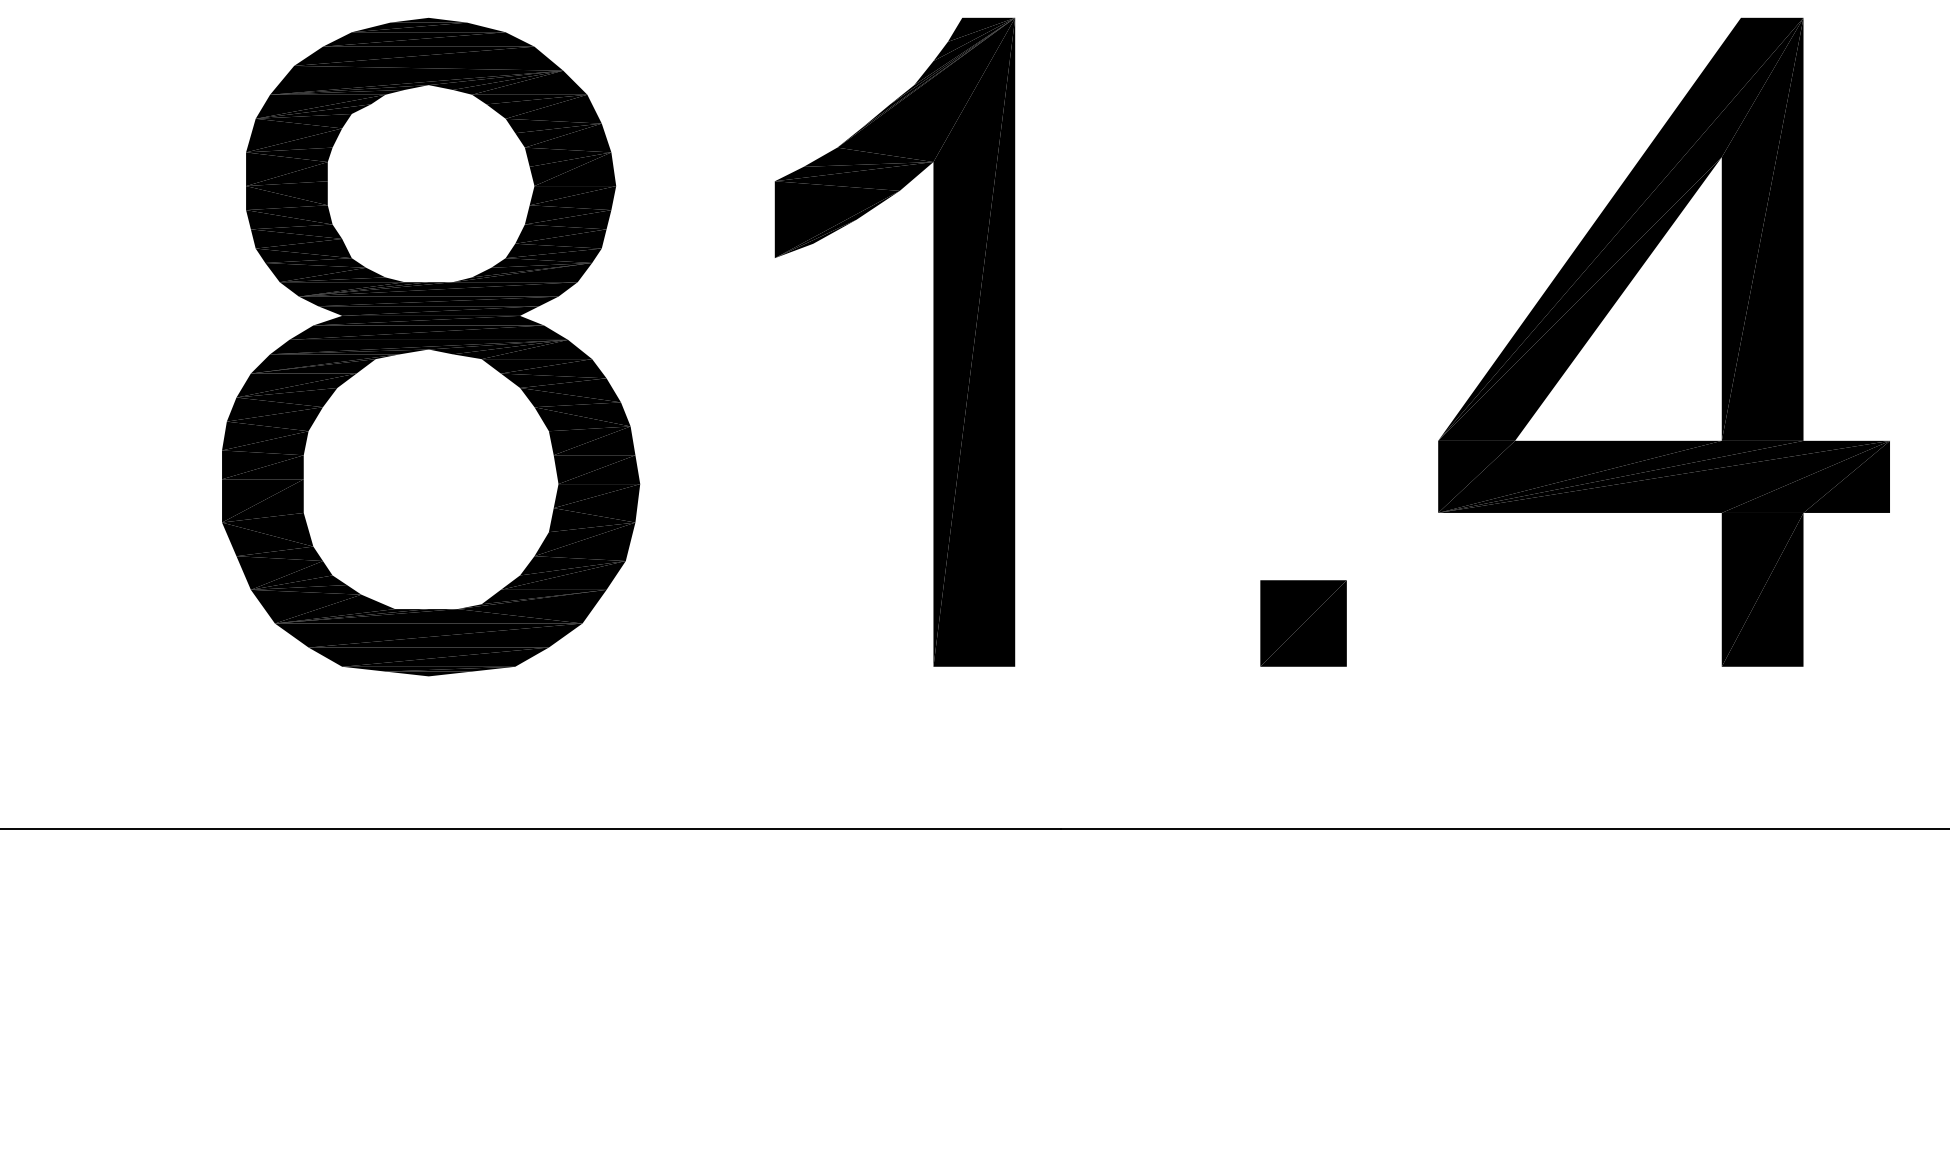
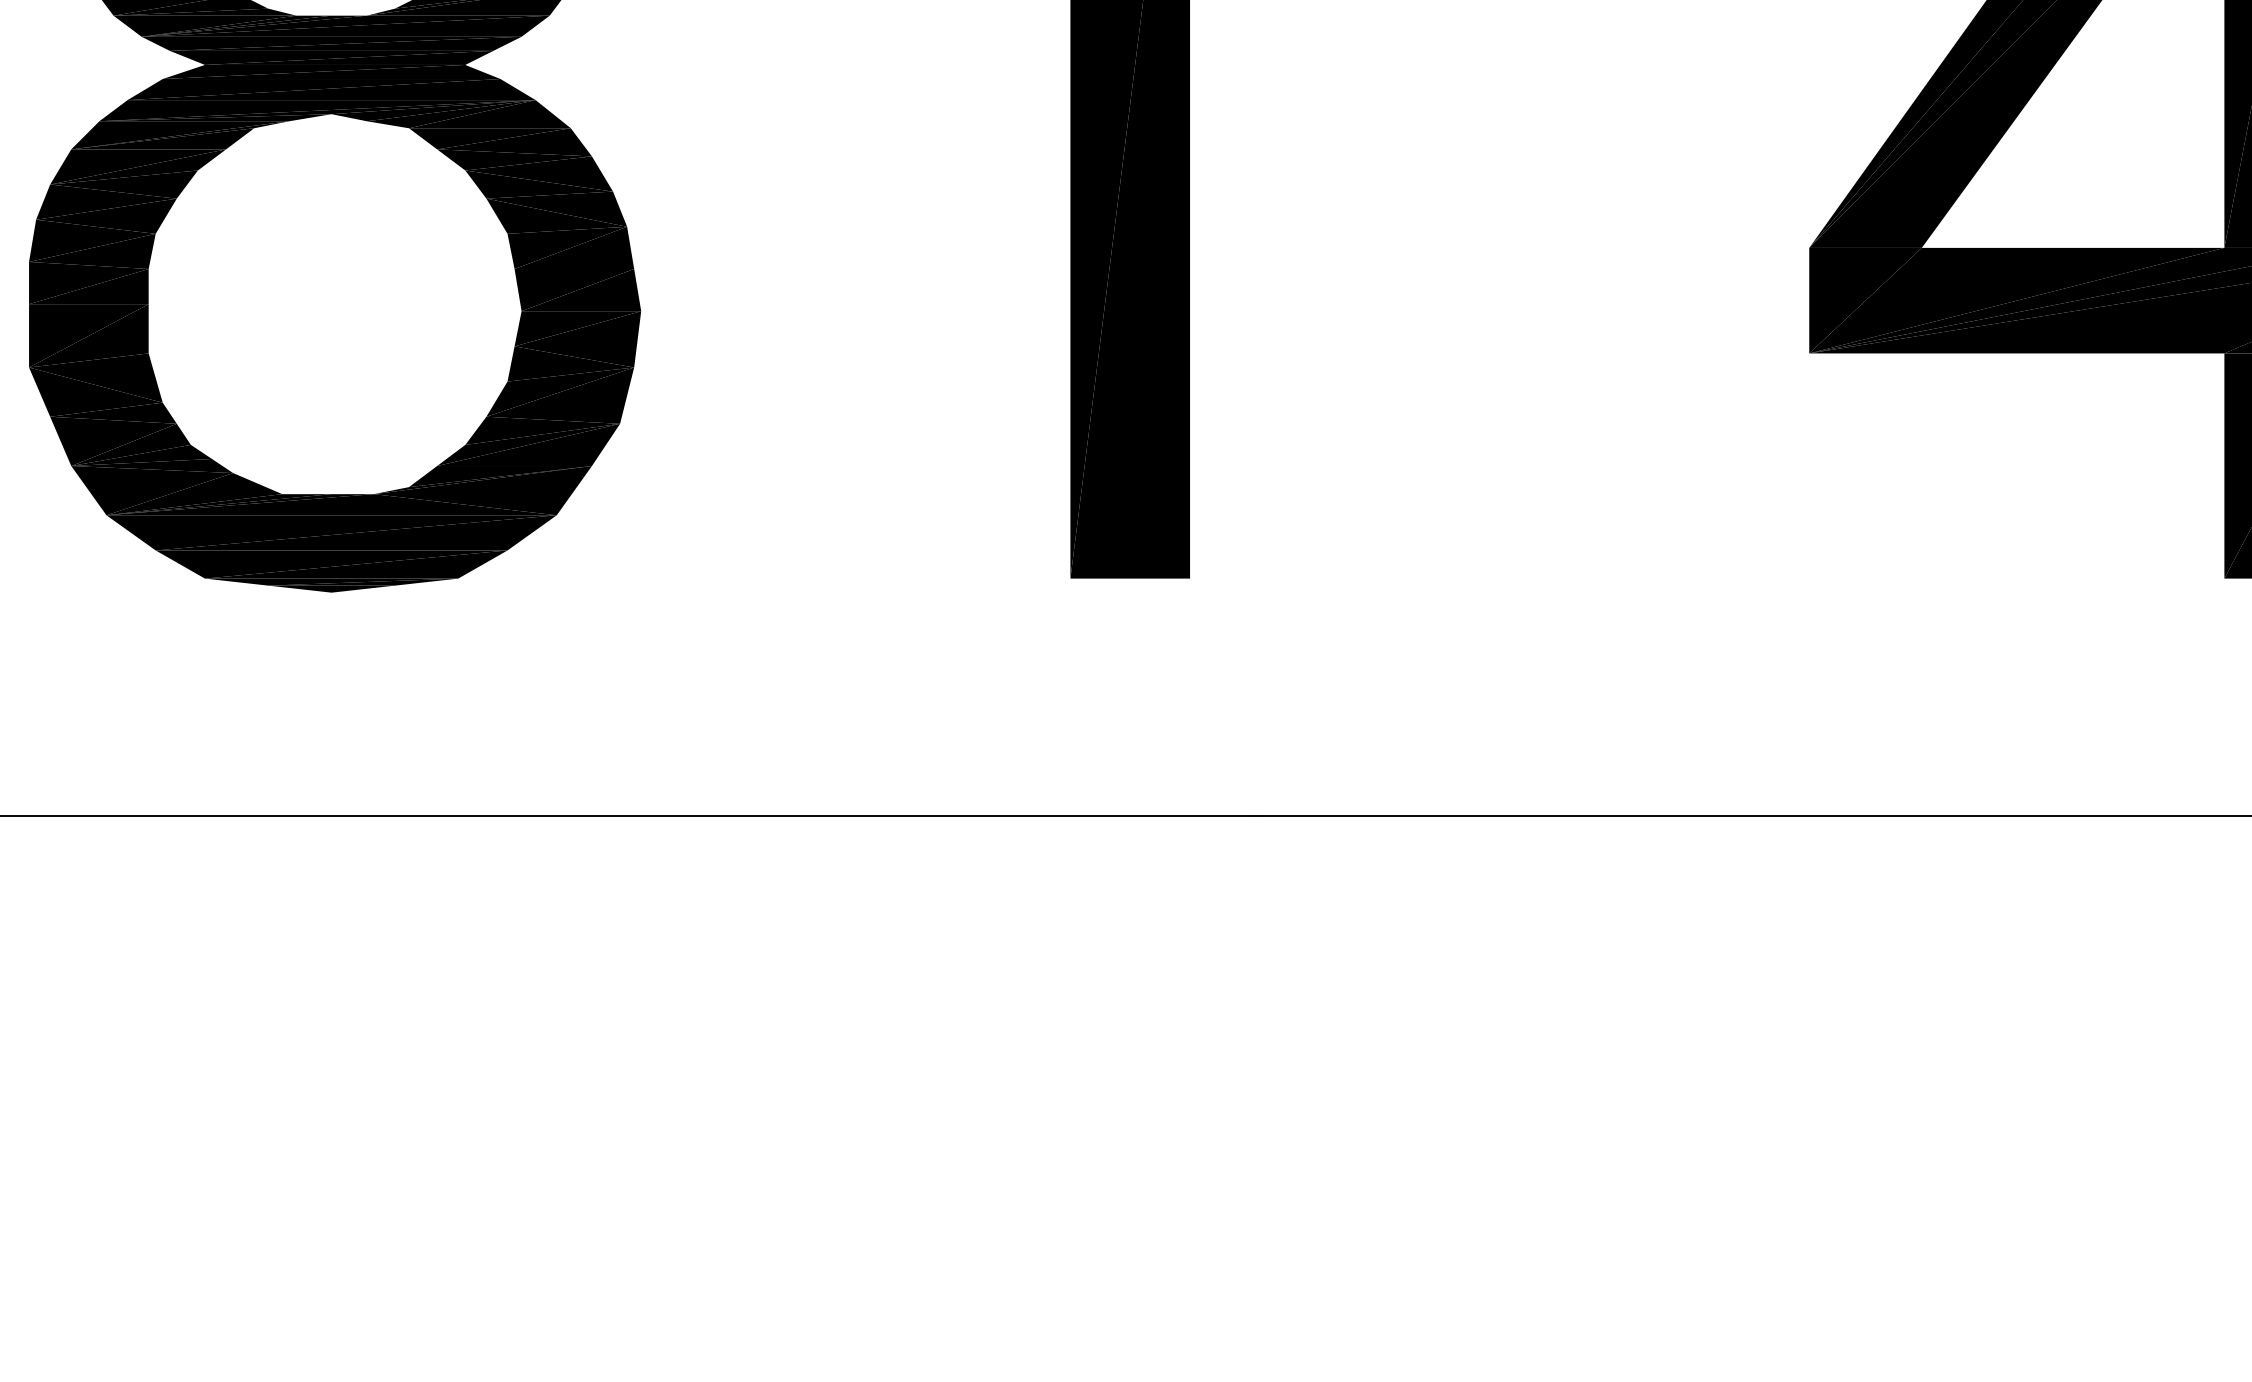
part: (1303, 623) -> (1612, 515), removed

